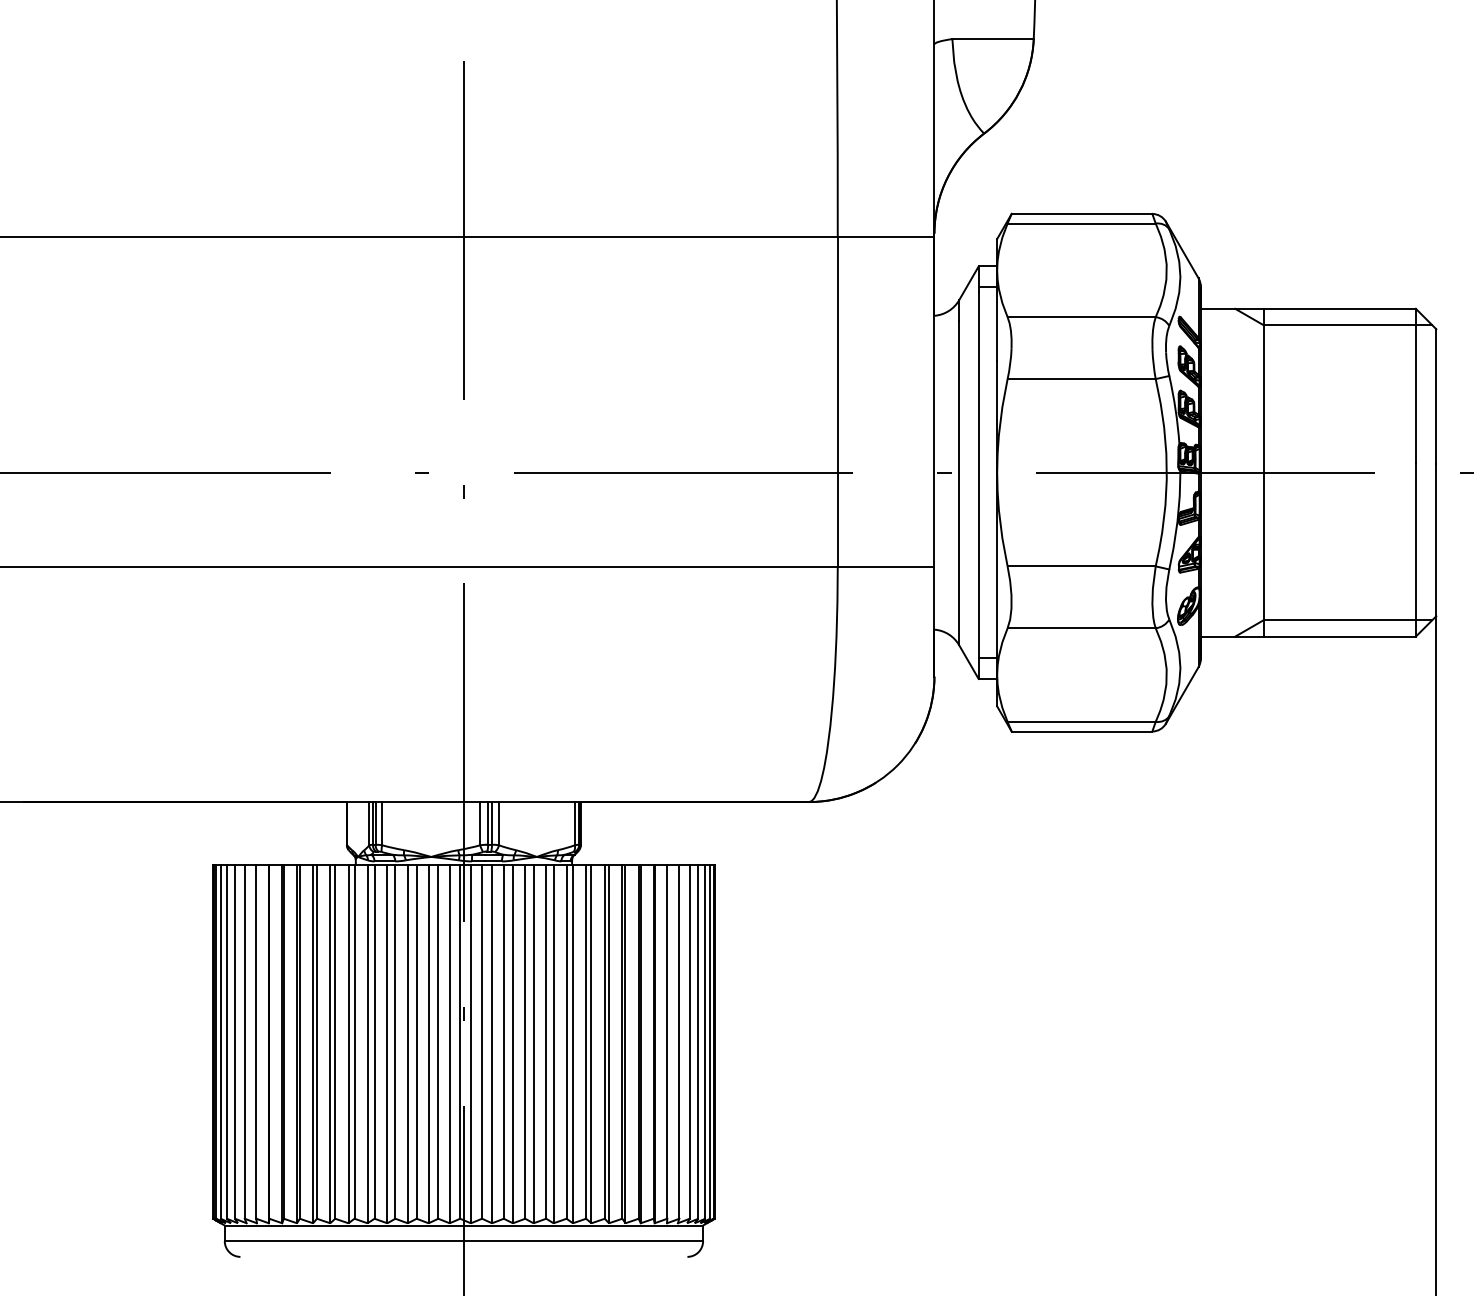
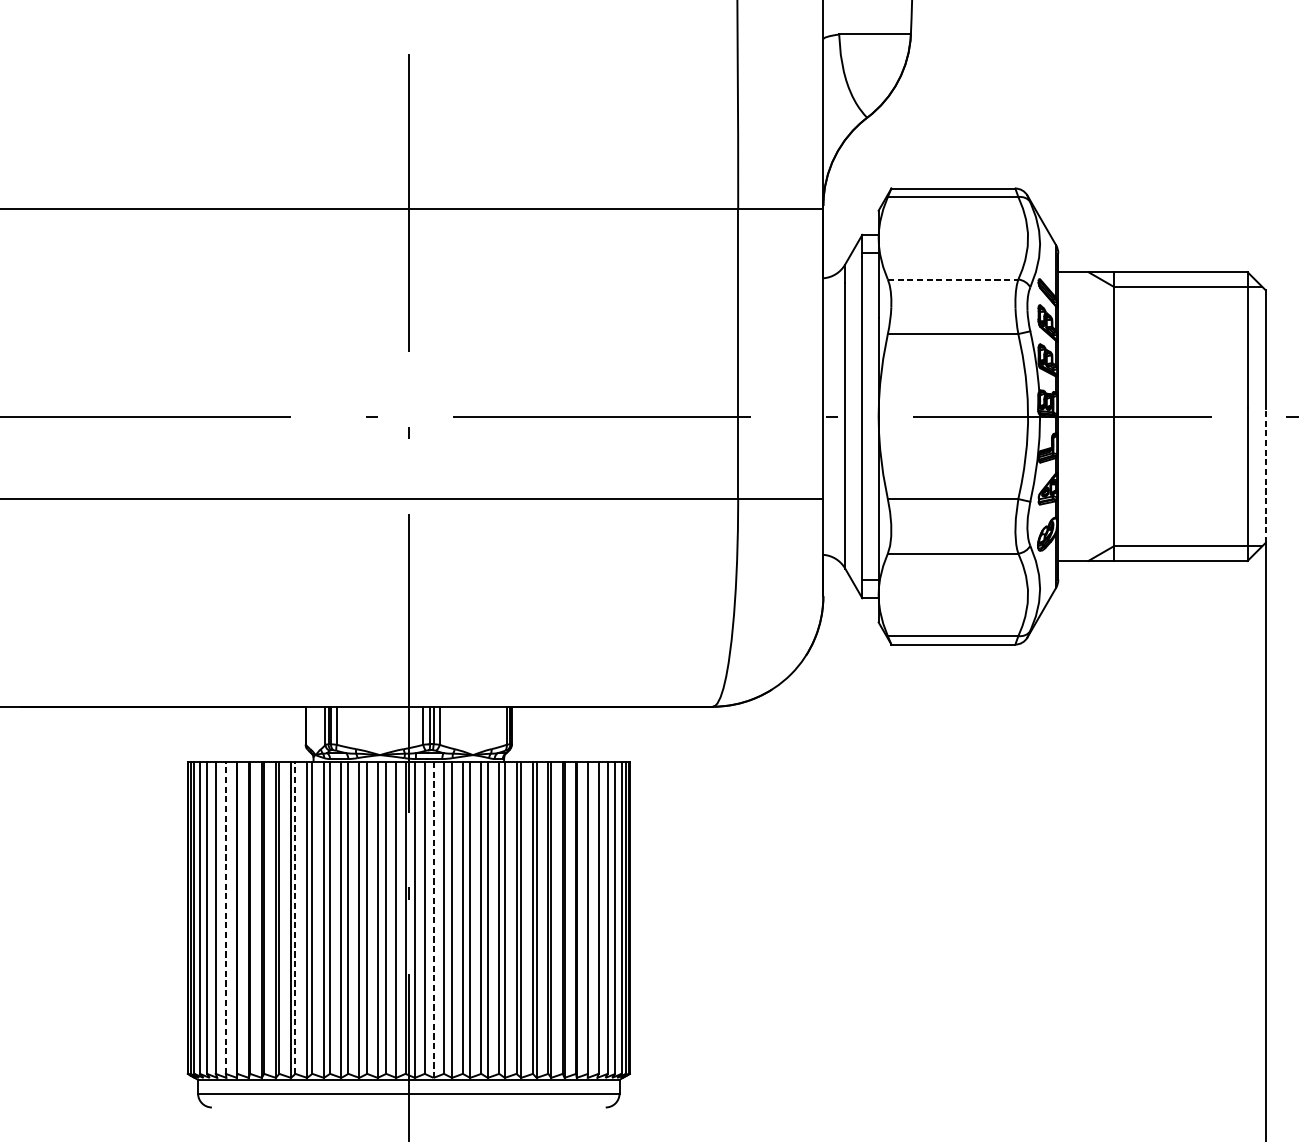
line: (1082, 317) -> (953, 279), solid -> dashed
line: (1436, 539) -> (1265, 475), solid -> dashed
line: (256, 1041) -> (226, 917), solid -> dashed
line: (335, 1041) -> (295, 917), solid -> dashed
line: (492, 1044) -> (433, 920), solid -> dashed

